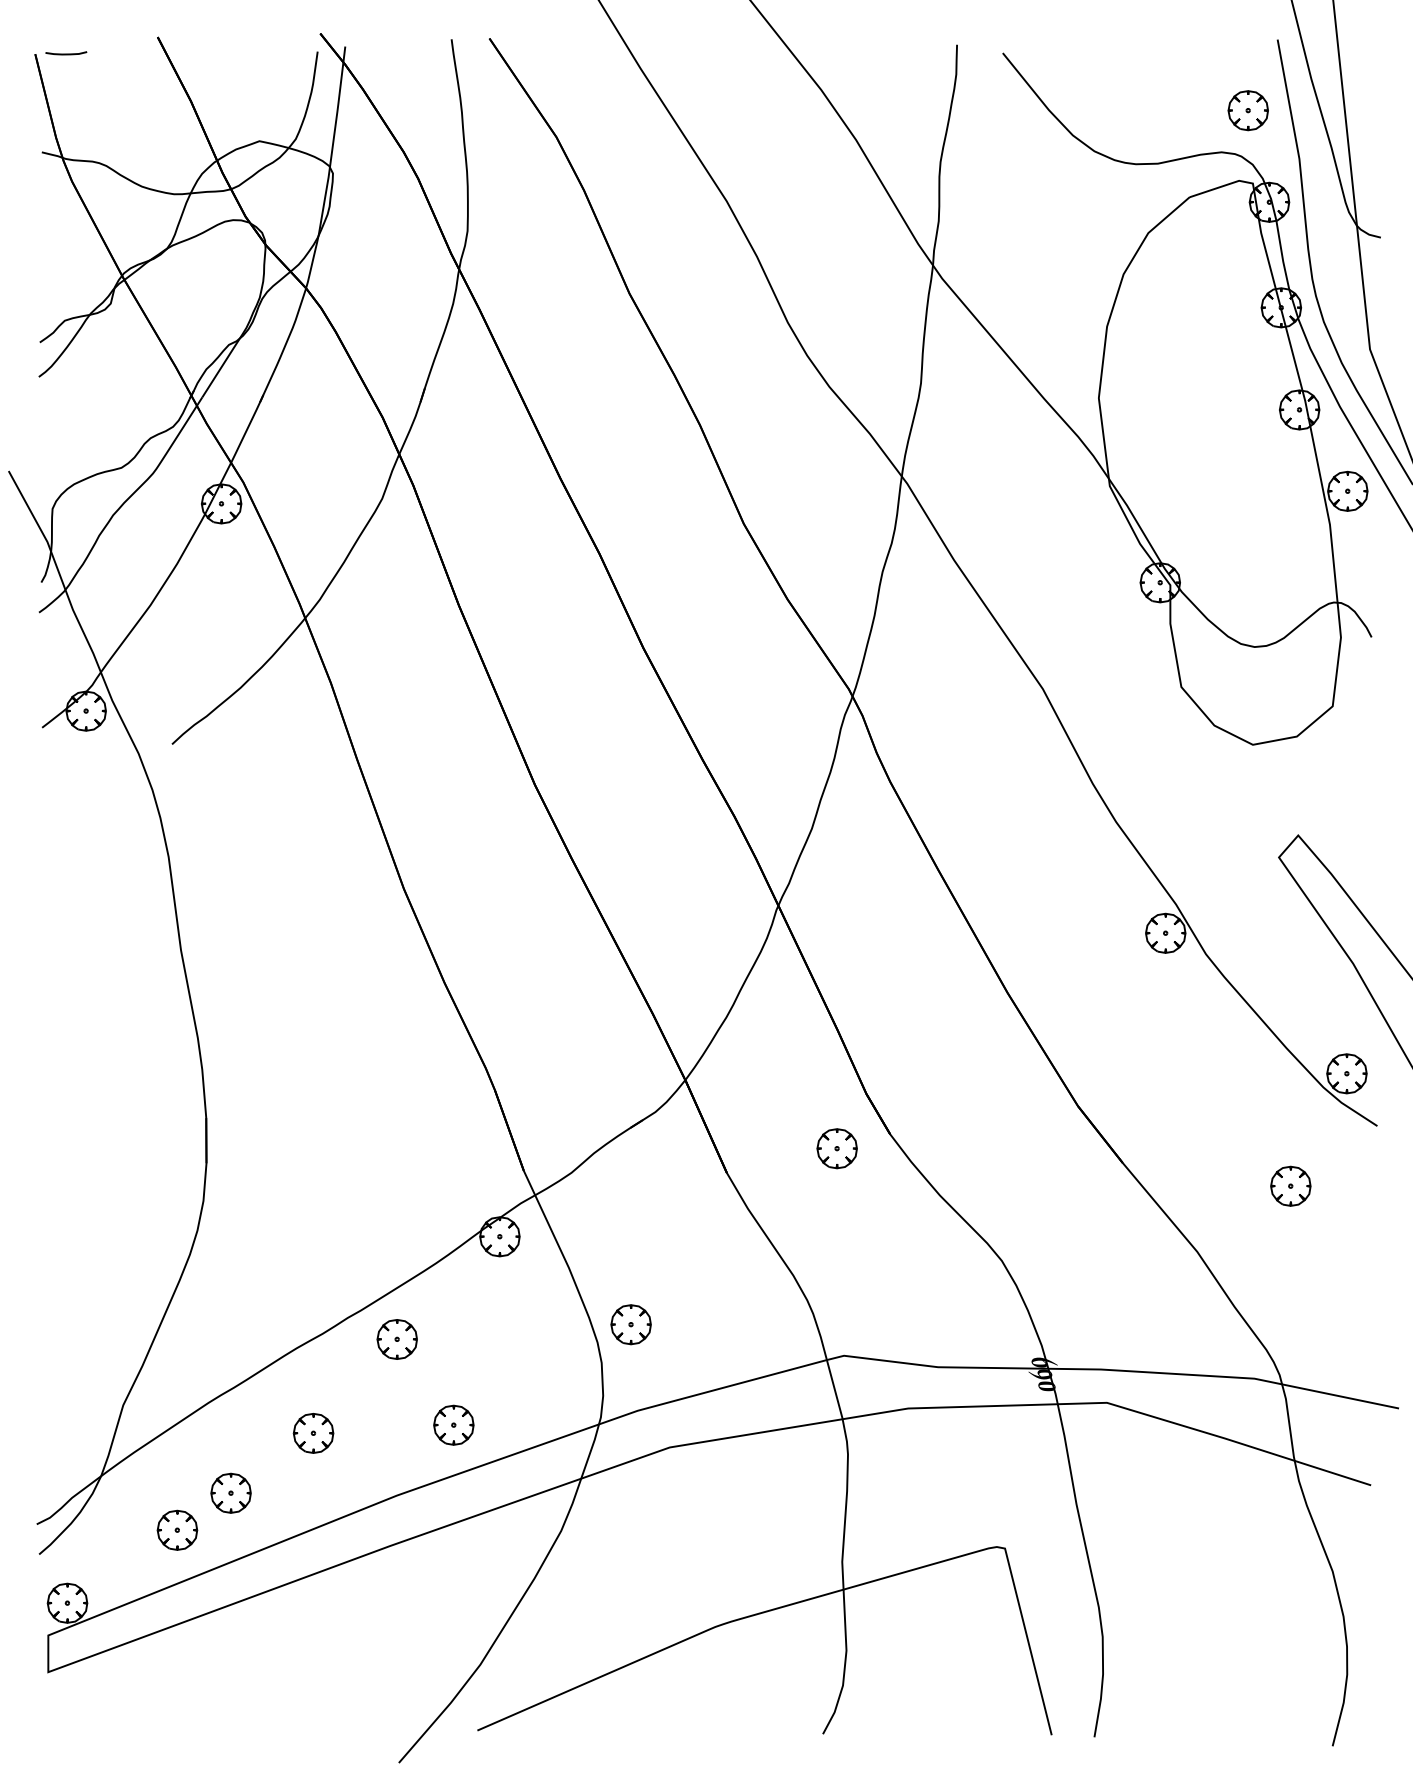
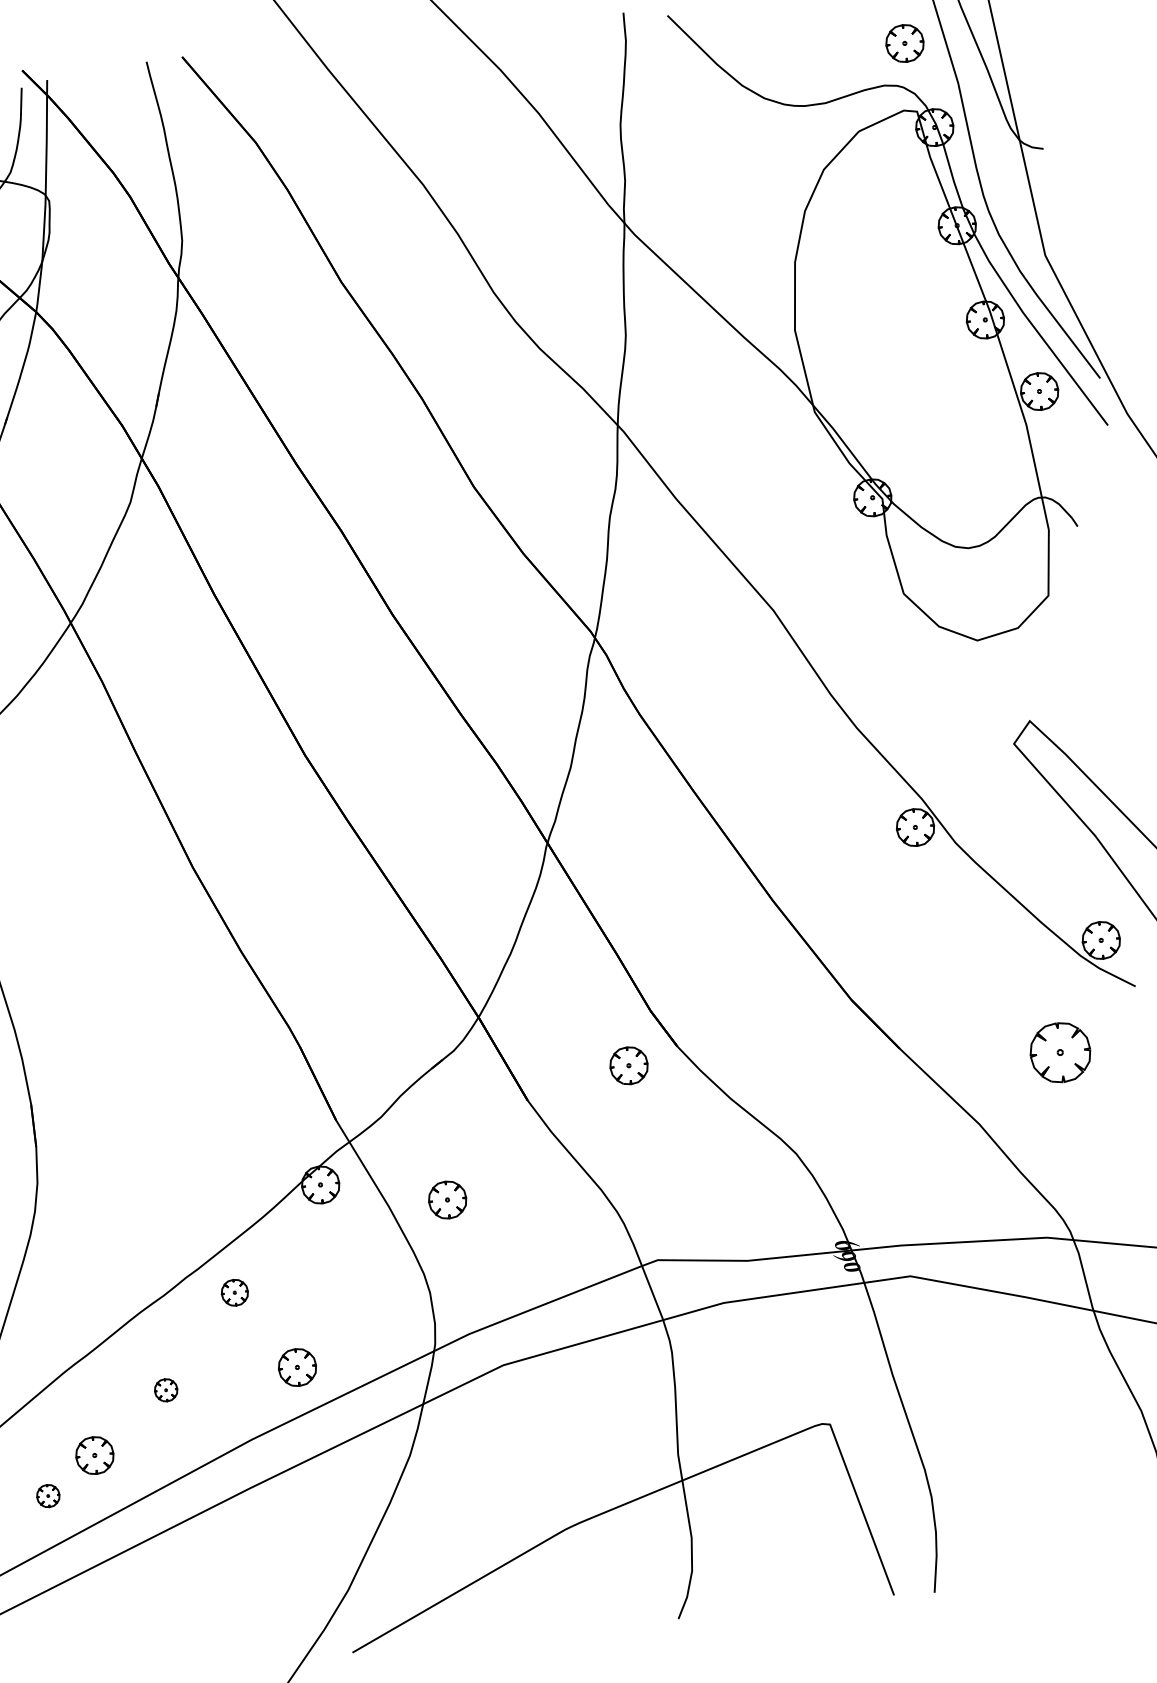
part: (1290, 1185) -> (1060, 1051), size x1.6
part: (630, 1324) -> (447, 1199), moved
part: (396, 1339) -> (234, 1292), size x0.7
part: (313, 1433) -> (166, 1390), size x0.6
part: (177, 1529) -> (48, 1495), size x0.6

